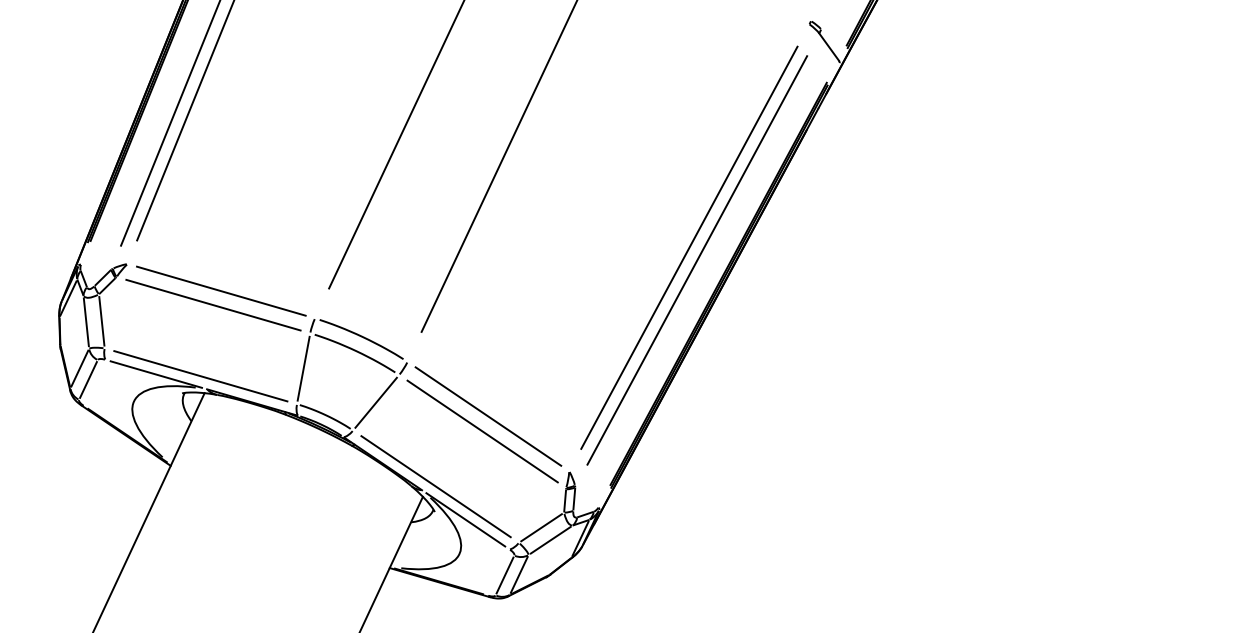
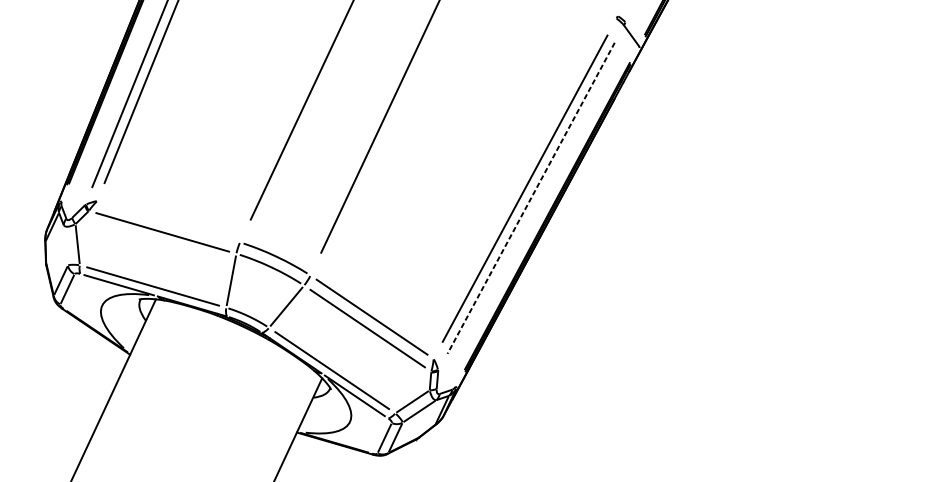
line: (697, 260) -> (531, 198), solid -> dashed
line: (221, 290) -> (168, 221), removed
line: (85, 322) -> (65, 245), removed

